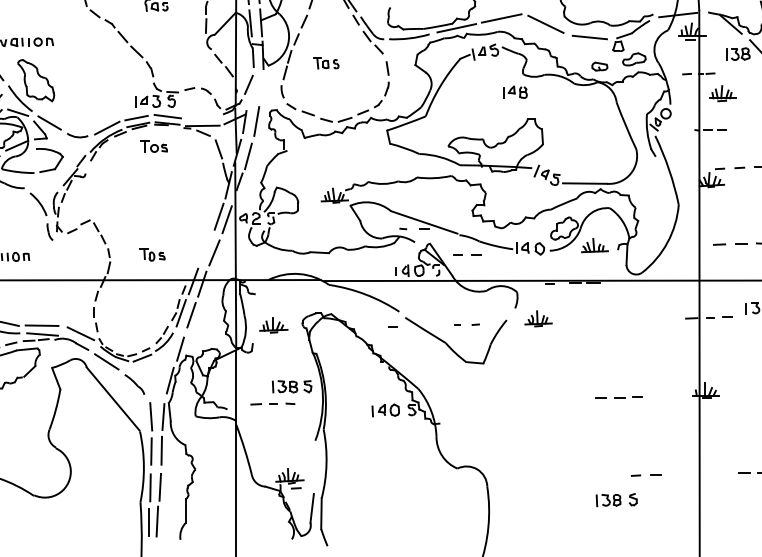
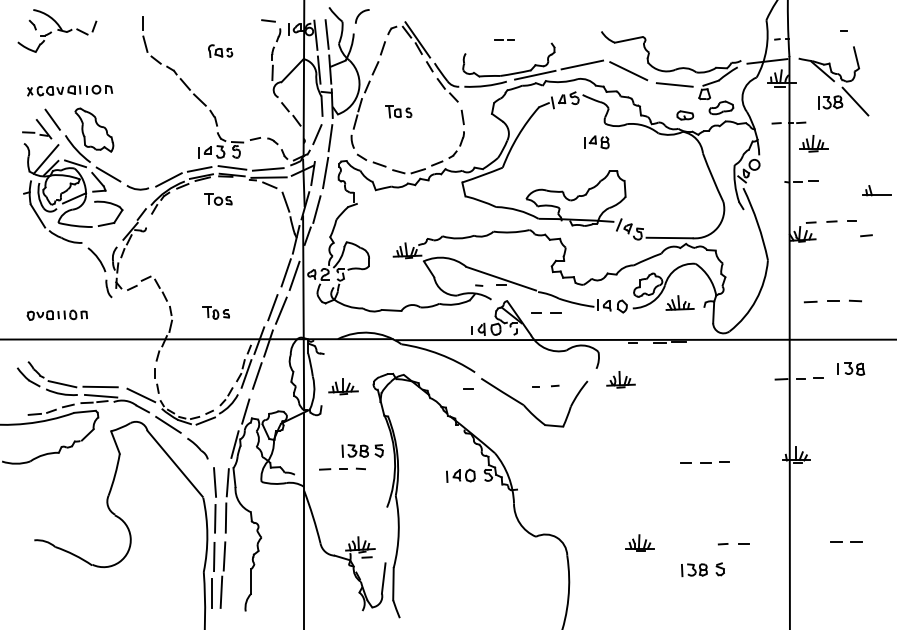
line: (261, 88) -> (330, 138), added
line: (201, 118) -> (267, 169), added
line: (206, 249) -> (272, 307), added
part: (556, 474) -> (639, 542), added

